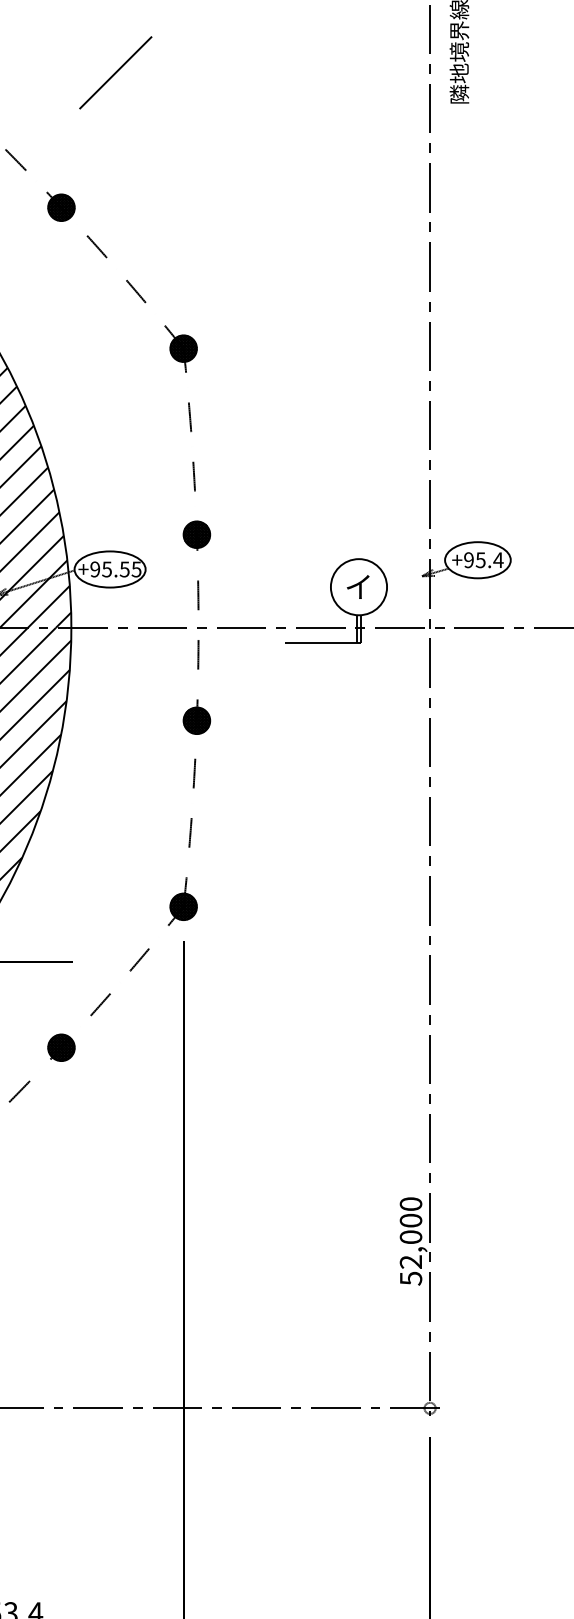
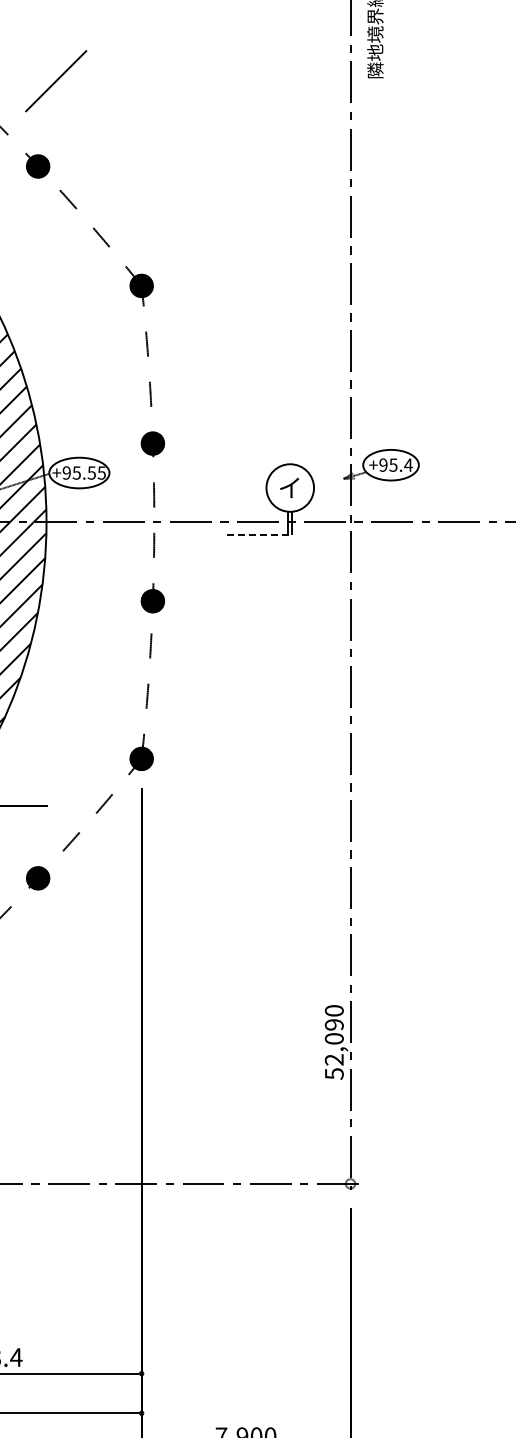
line: (116, 73) -> (56, 81), moved
line: (323, 643) -> (260, 535), solid -> dashed
text: (411, 1220) -> (334, 1024), 52,000 -> 52,090

